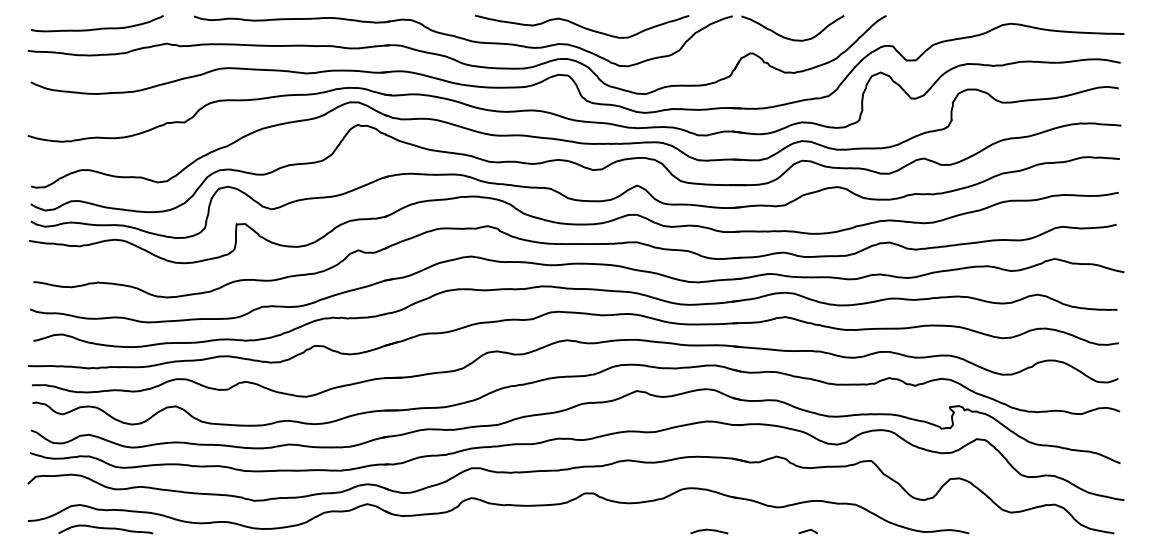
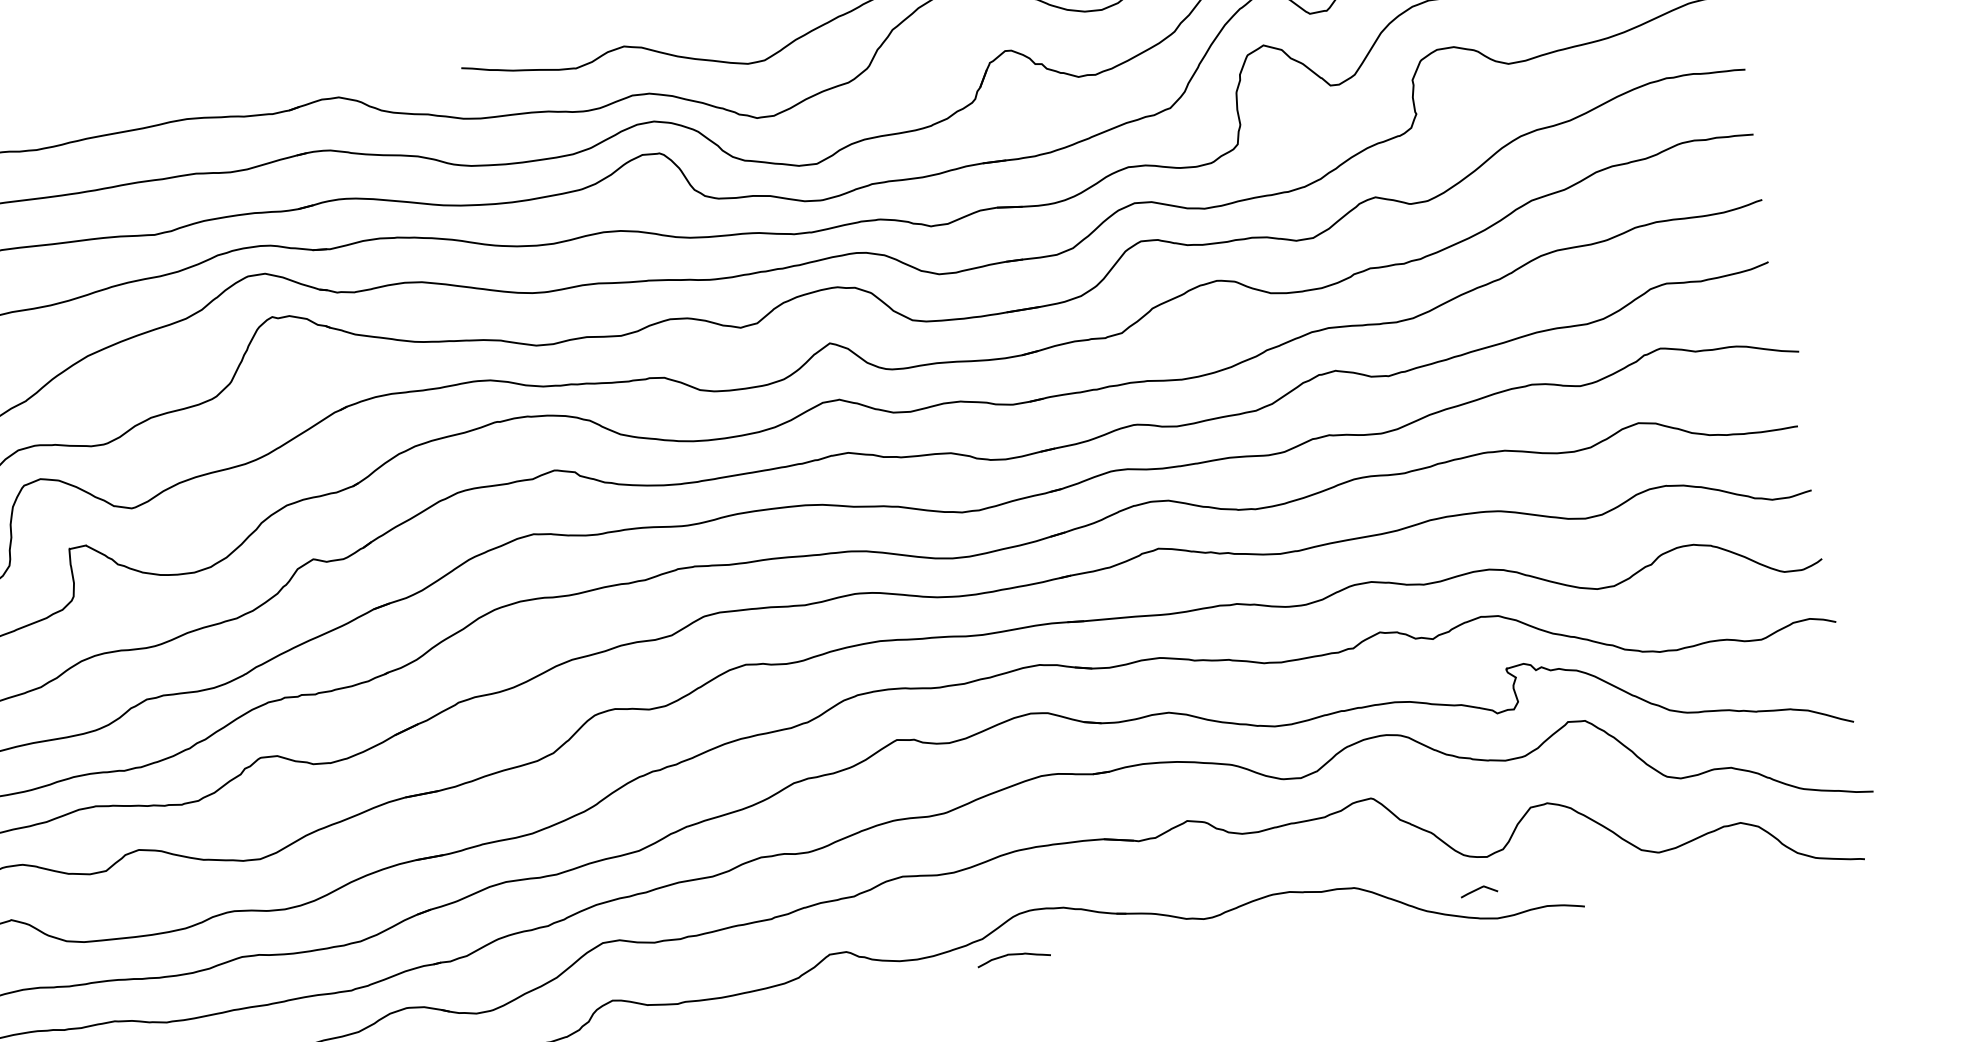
curve: (709, 530) -> (1013, 955), moved
line: (807, 531) -> (1477, 890), moved

